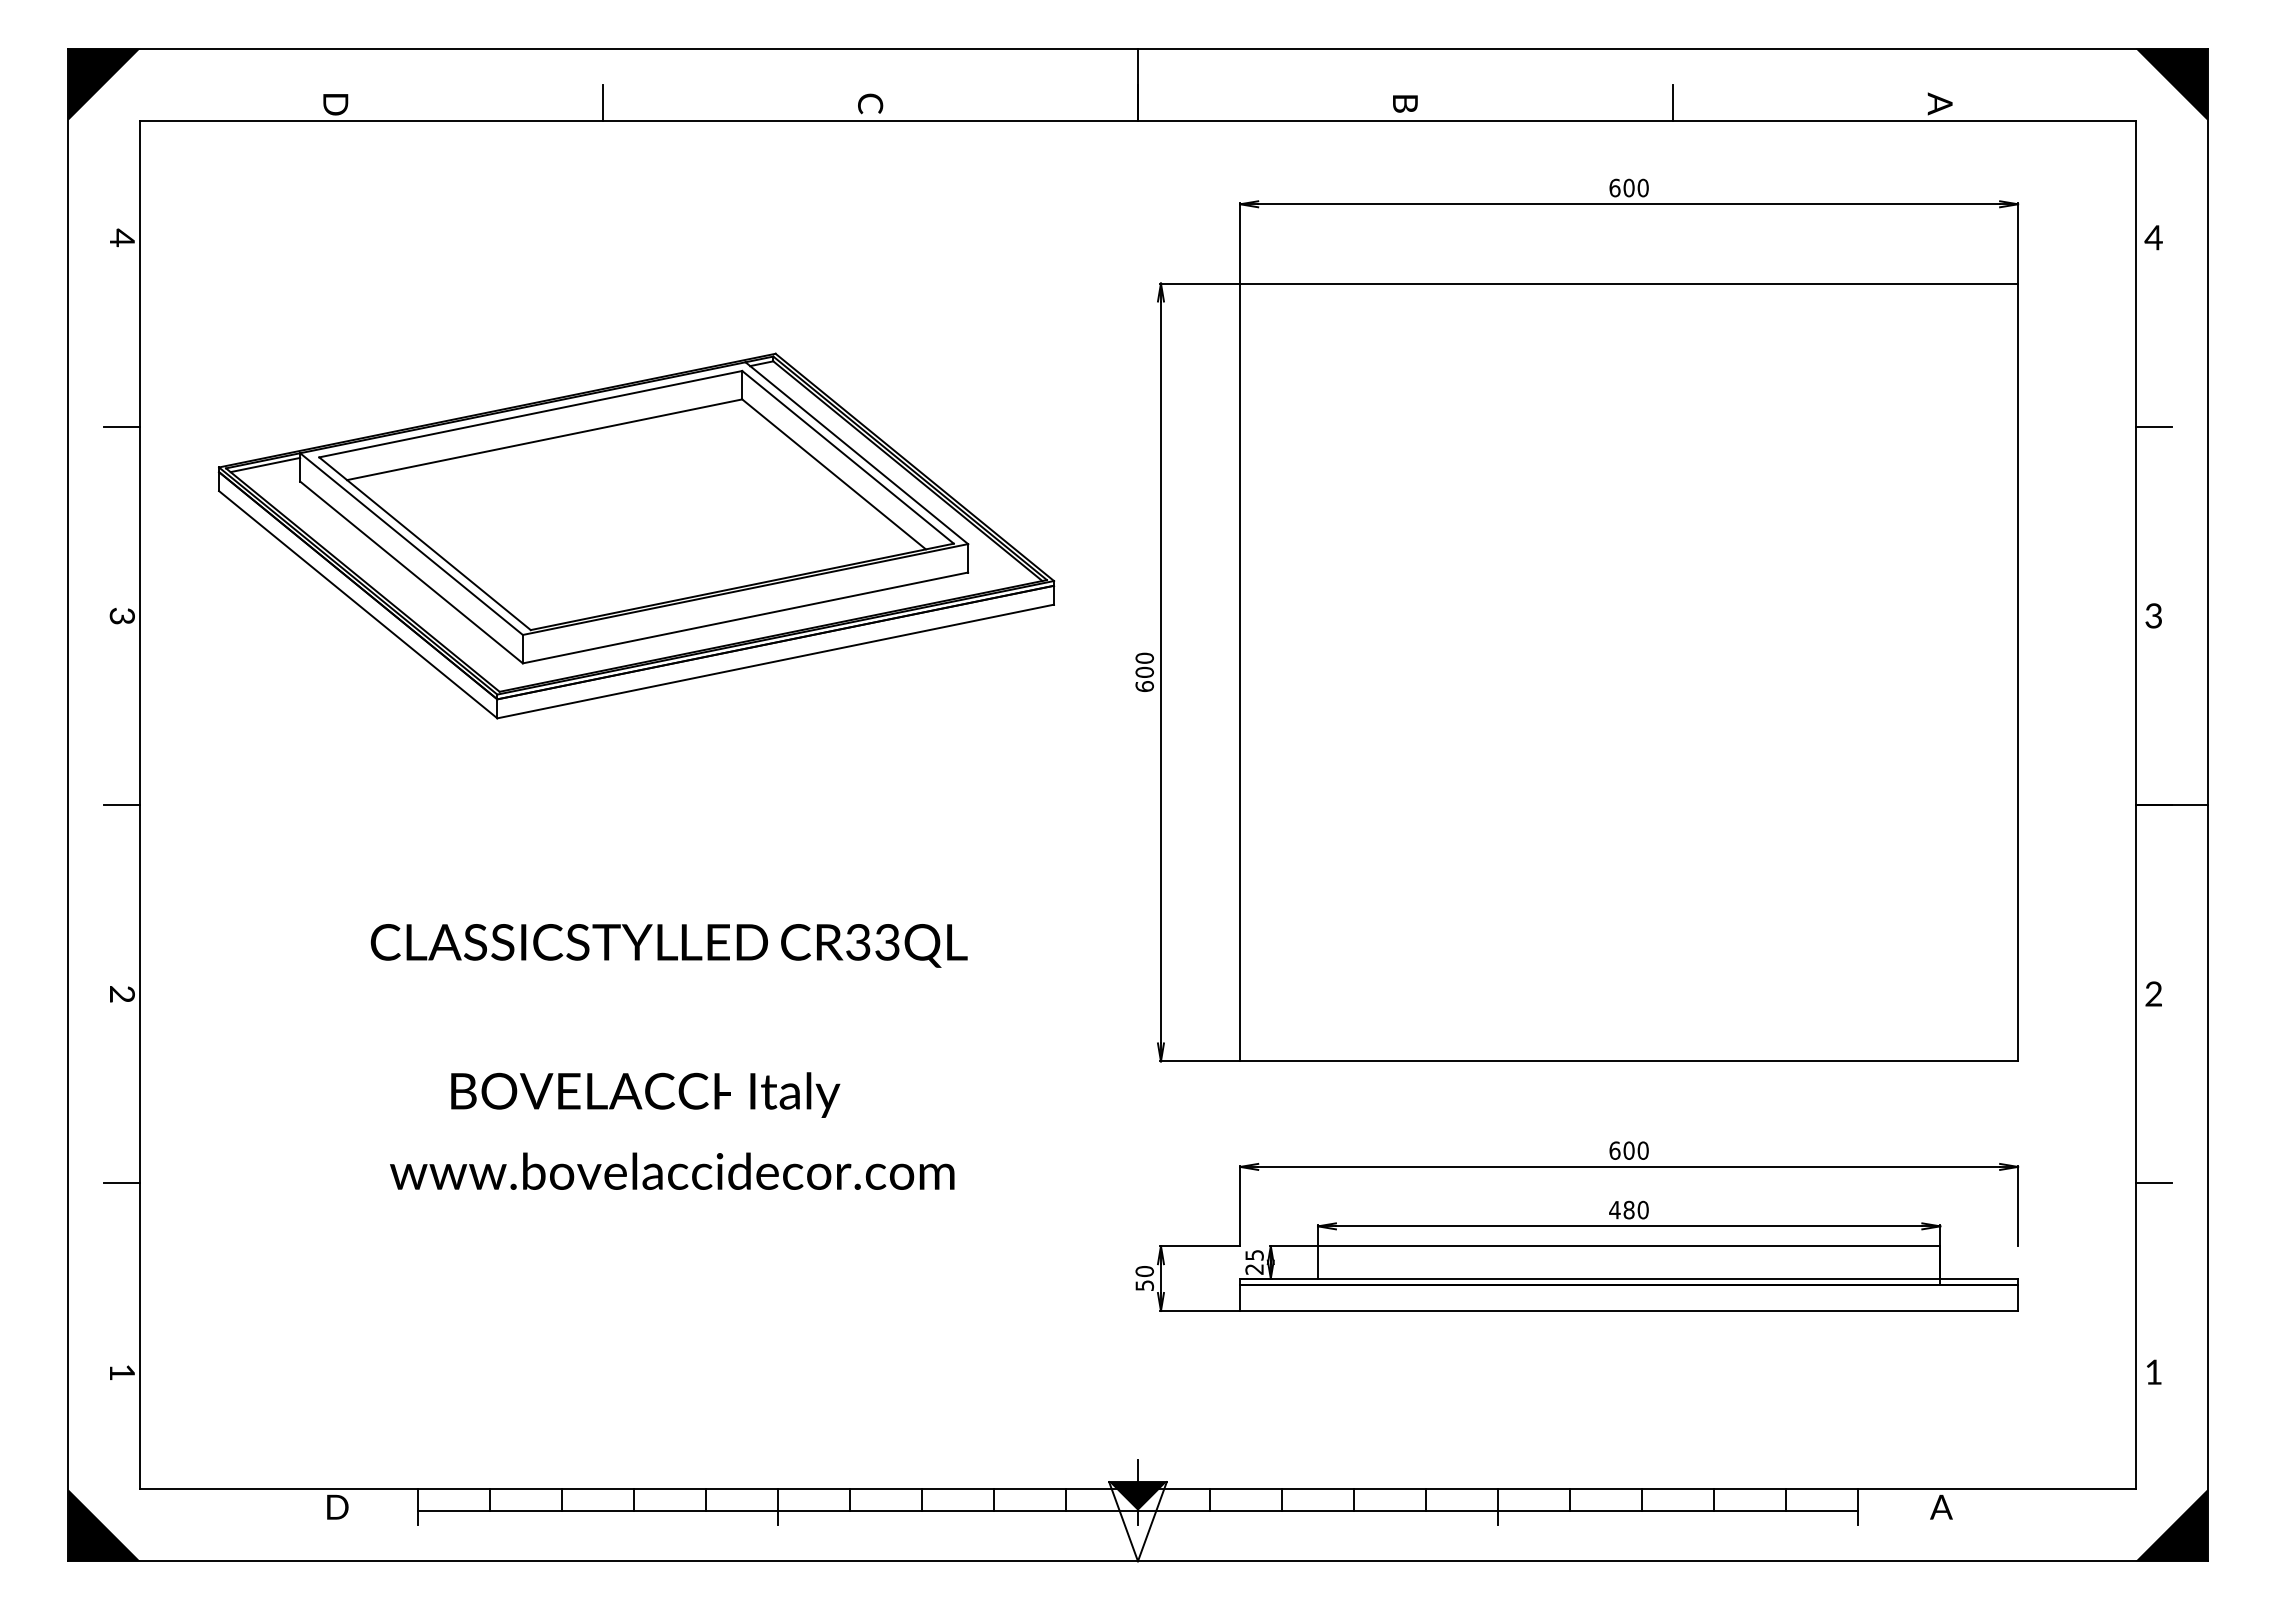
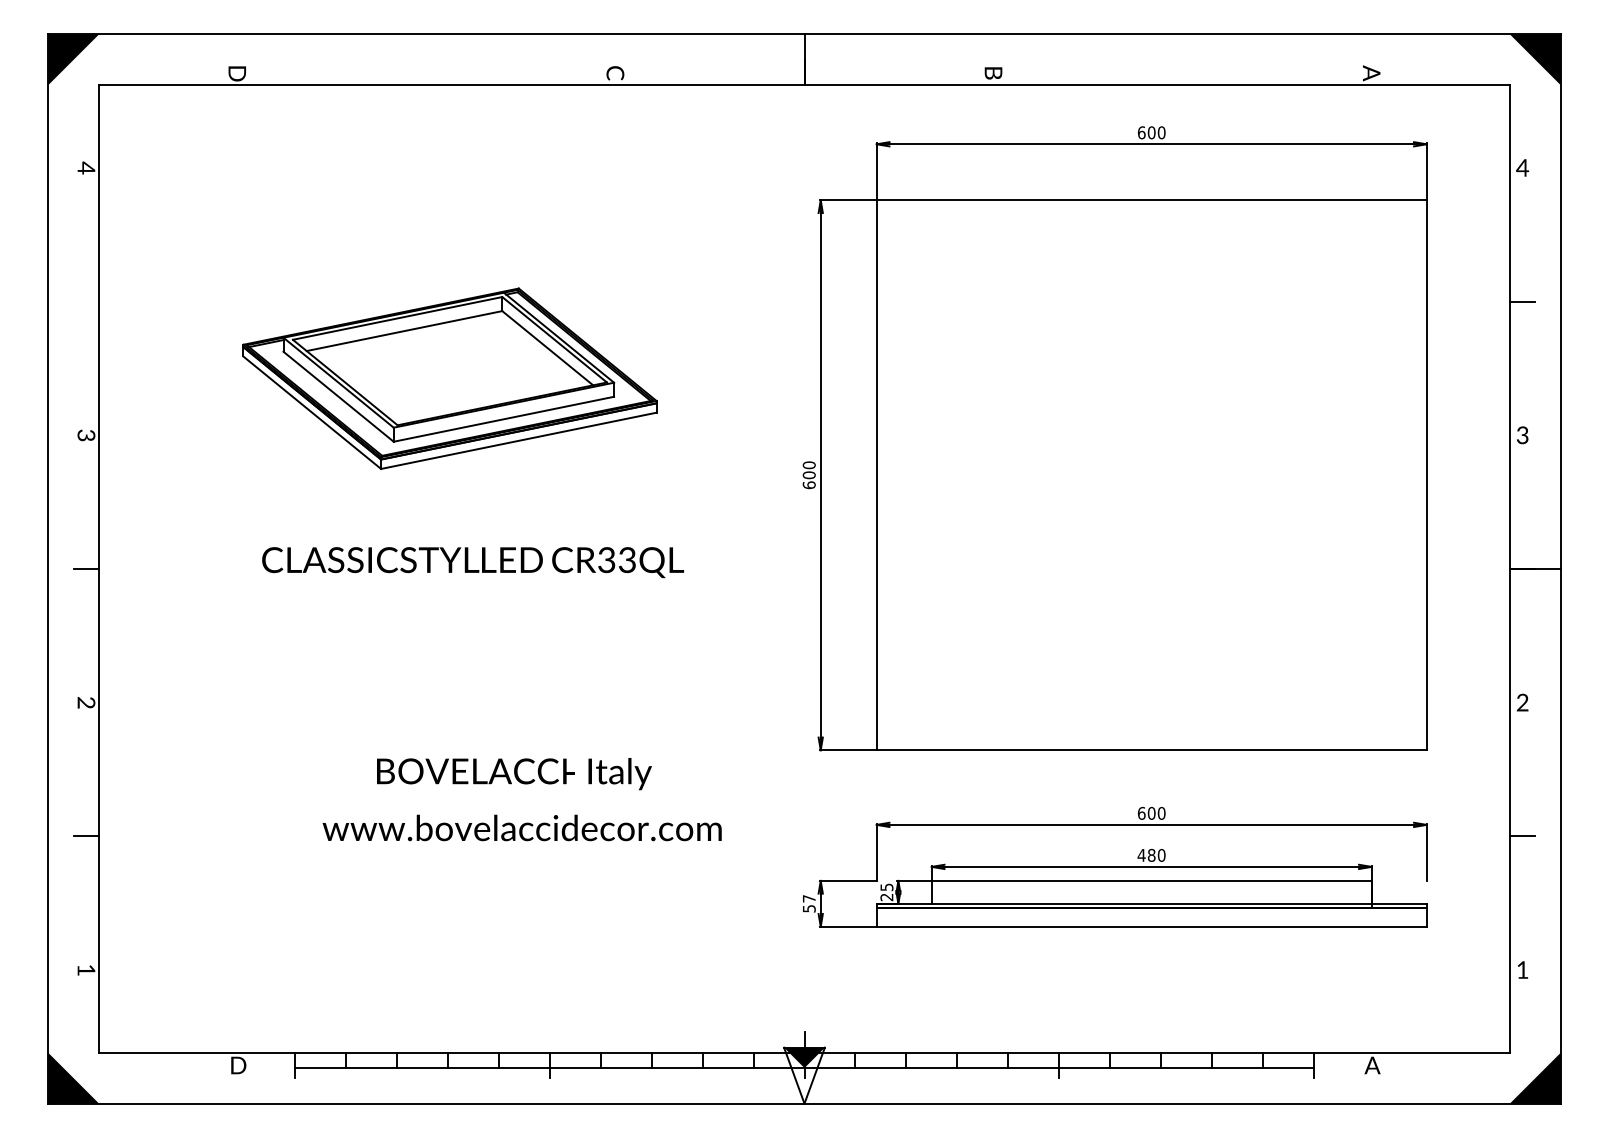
line: (603, 102) -> (426, 72), removed
line: (1672, 102) -> (1182, 72), removed
line: (122, 426) -> (86, 301), removed
part: (635, 535) -> (449, 378), size x0.7
text: (668, 945) -> (472, 562), moved
text: (645, 1095) -> (514, 774), moved
text: (671, 1170) -> (521, 827), moved
text: (1143, 1271) -> (808, 898), 50 -> 57

